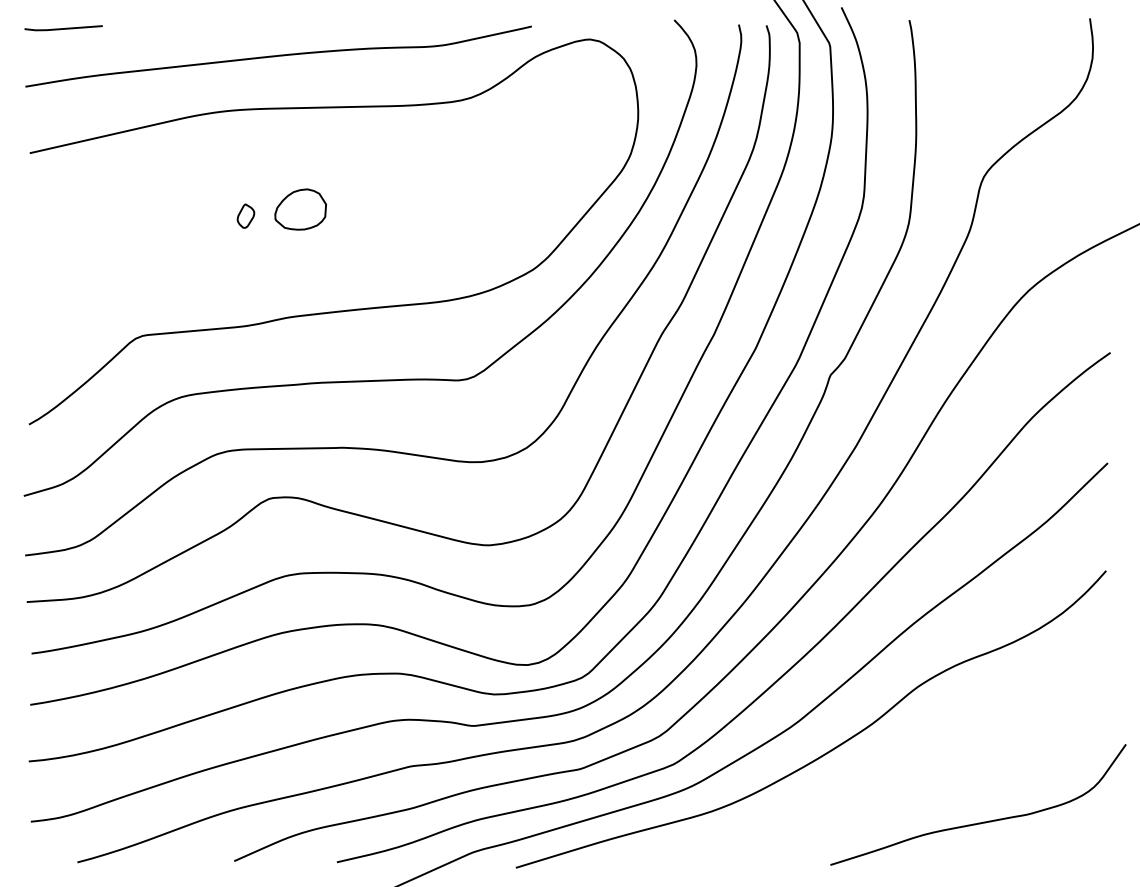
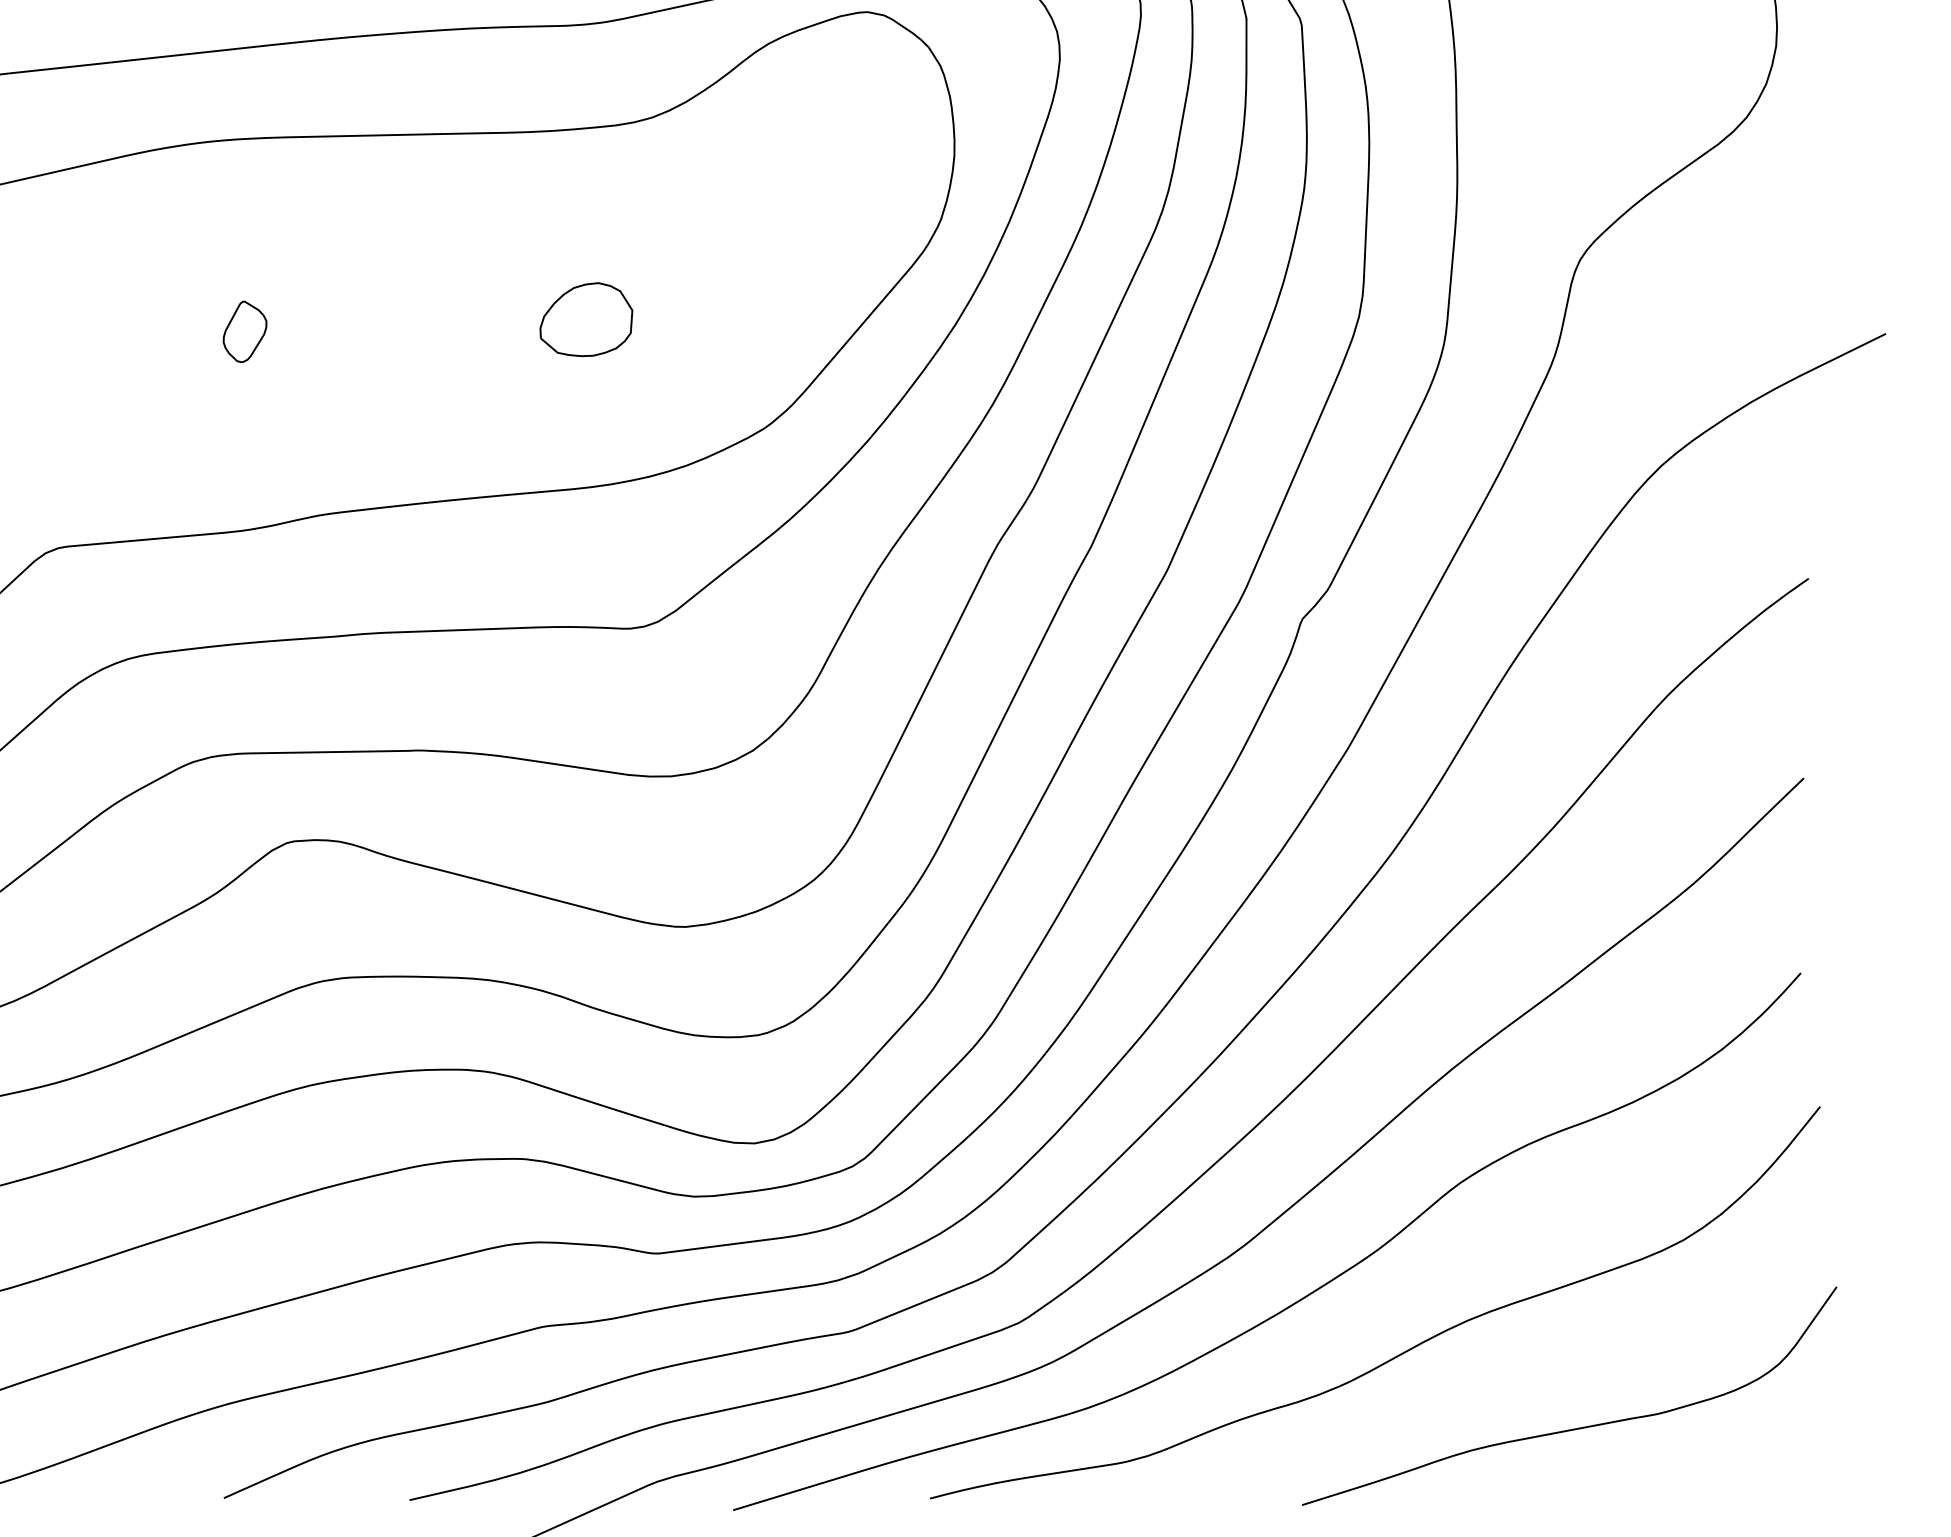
part: (300, 209) -> (586, 319), moved
part: (245, 215) -> (244, 330), size x1.43
curve: (886, 779) -> (1403, 1350), added

